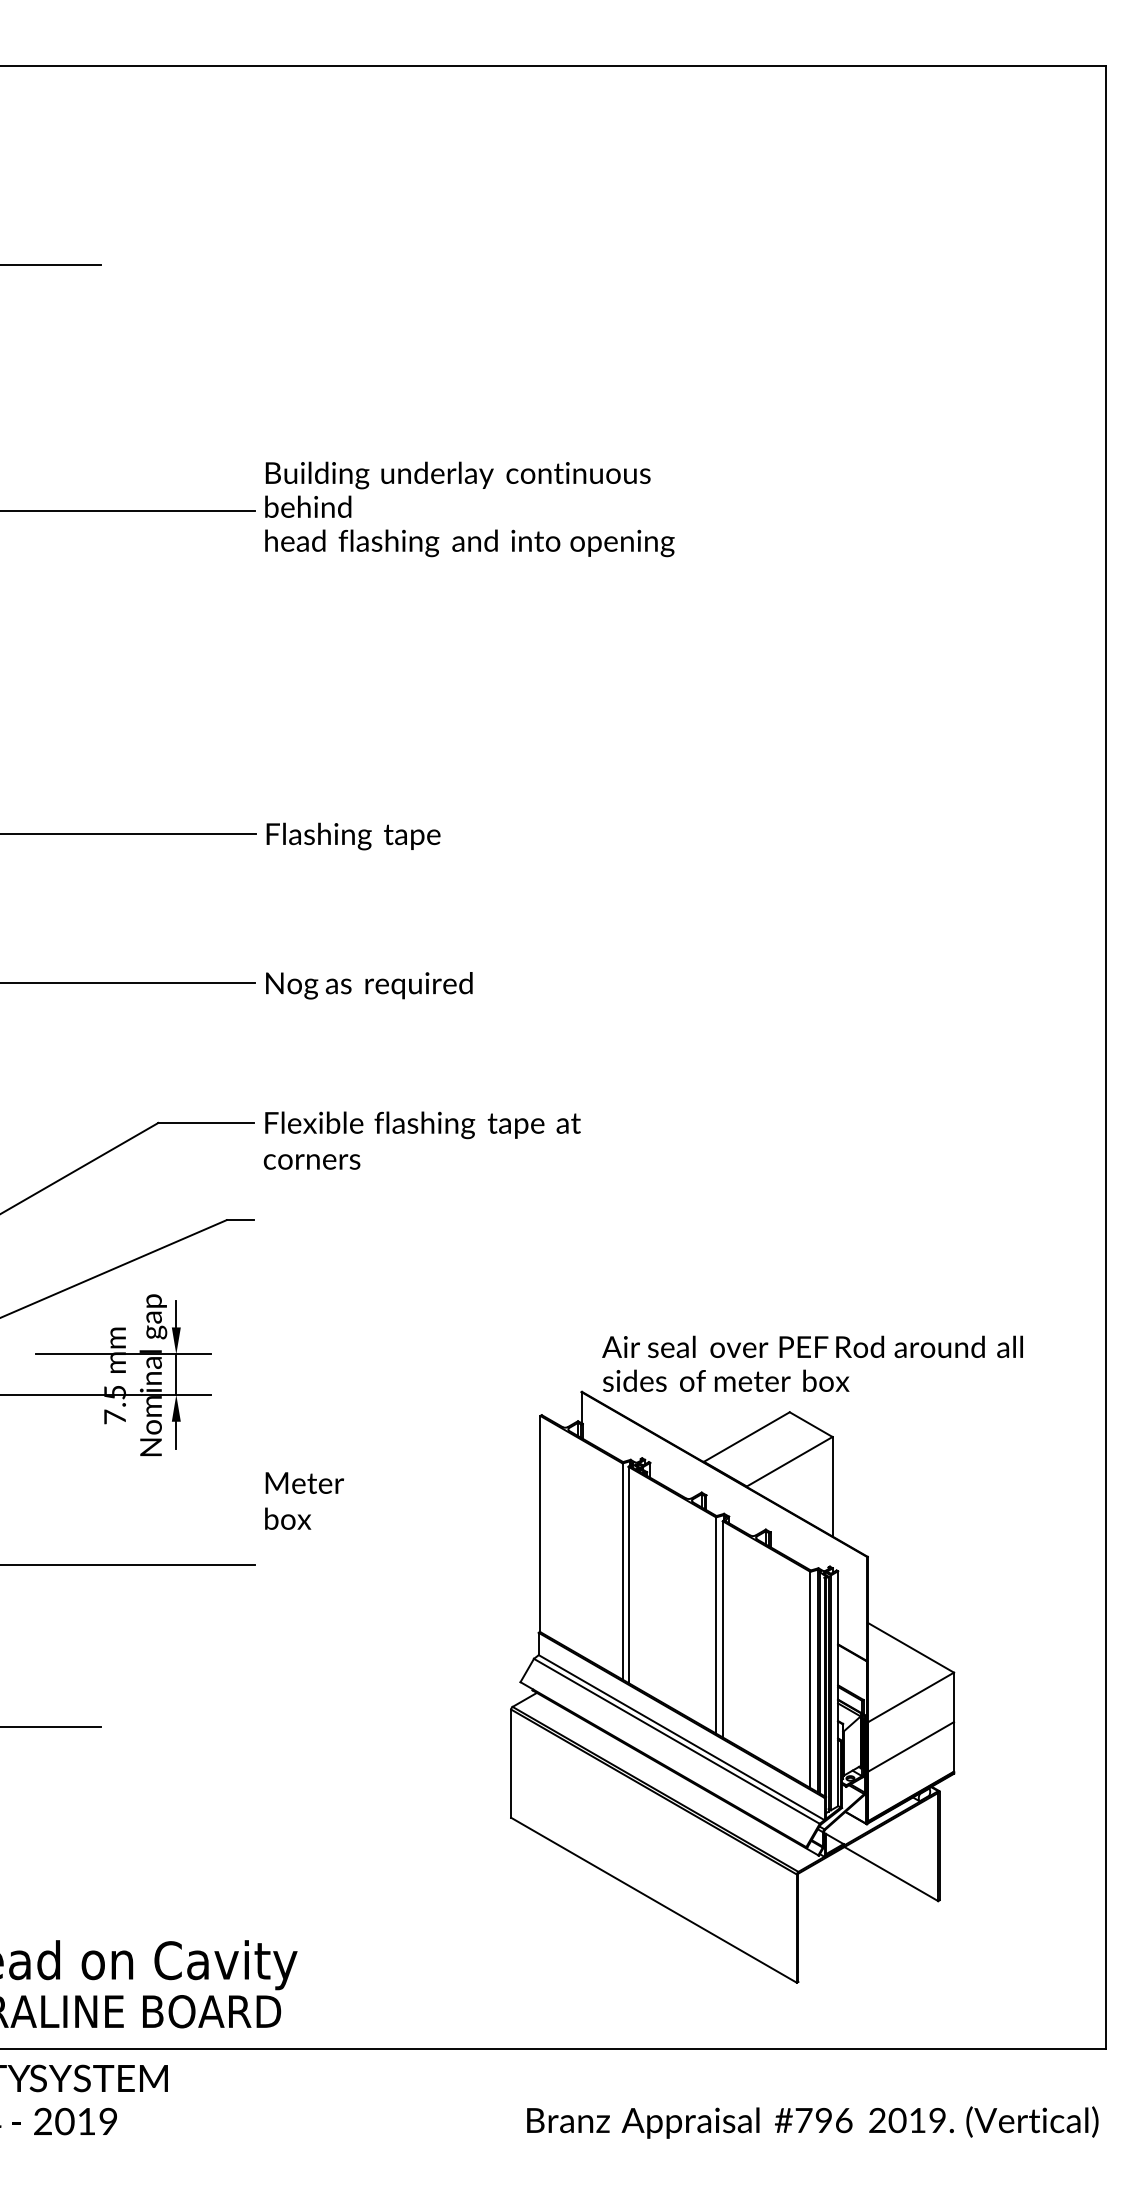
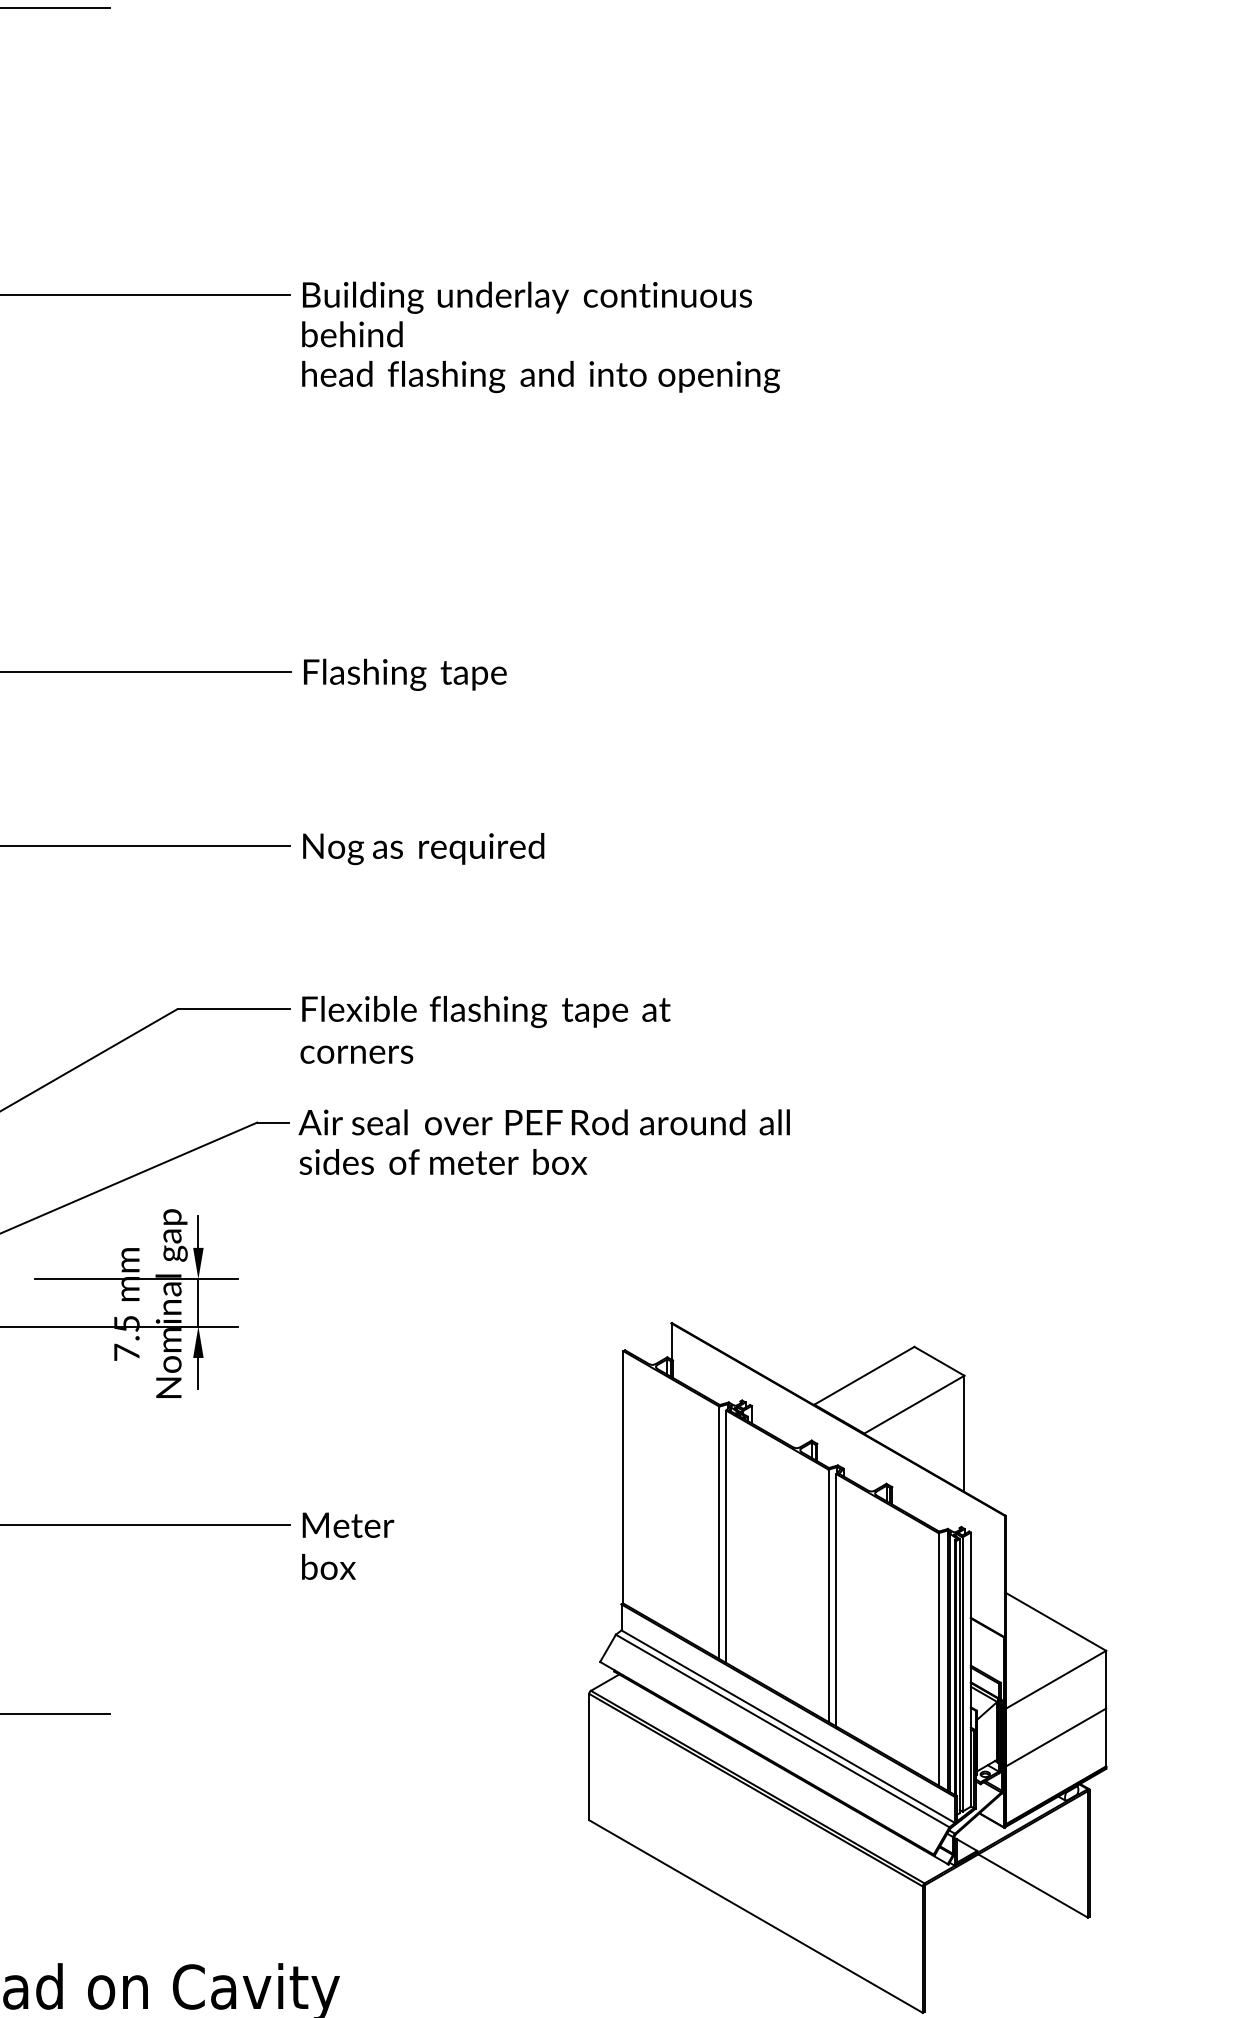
text: (469, 509) -> (540, 337), moved
text: (812, 1363) -> (544, 1141), moved
text: (304, 1500) -> (348, 1545), moved

